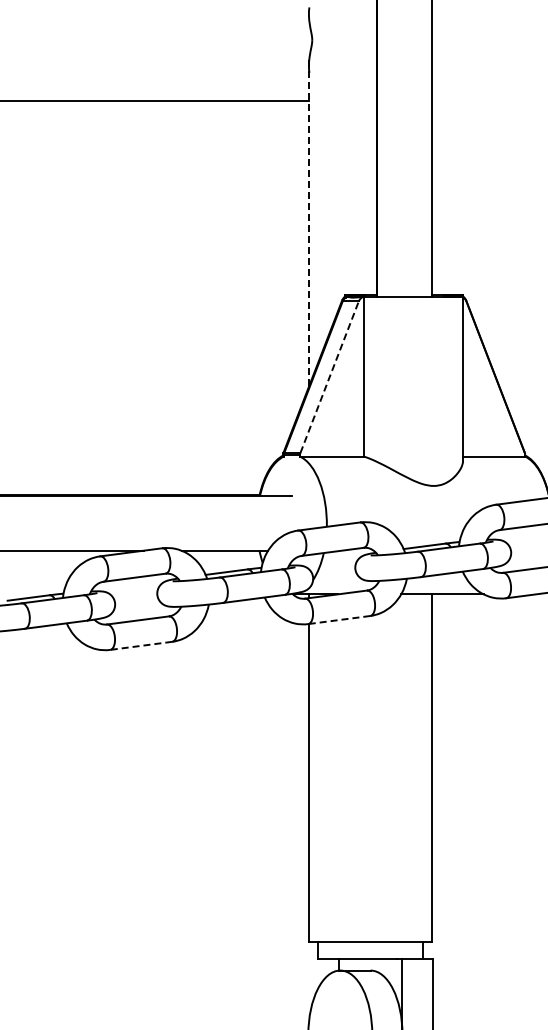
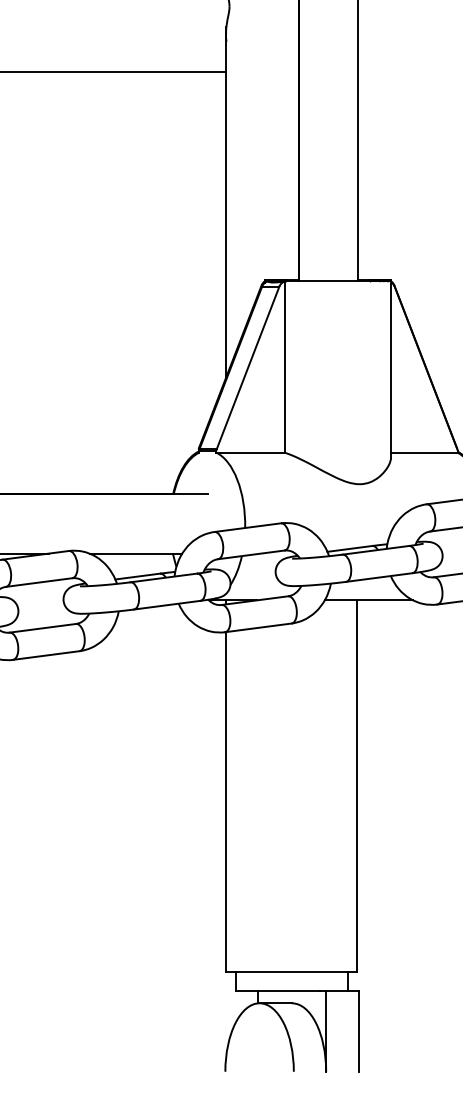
line: (309, 221) -> (226, 200), dashed -> solid
line: (329, 376) -> (248, 366), dashed -> solid
line: (338, 620) -> (257, 628), dashed -> solid
line: (140, 645) -> (45, 655), dashed -> solid

